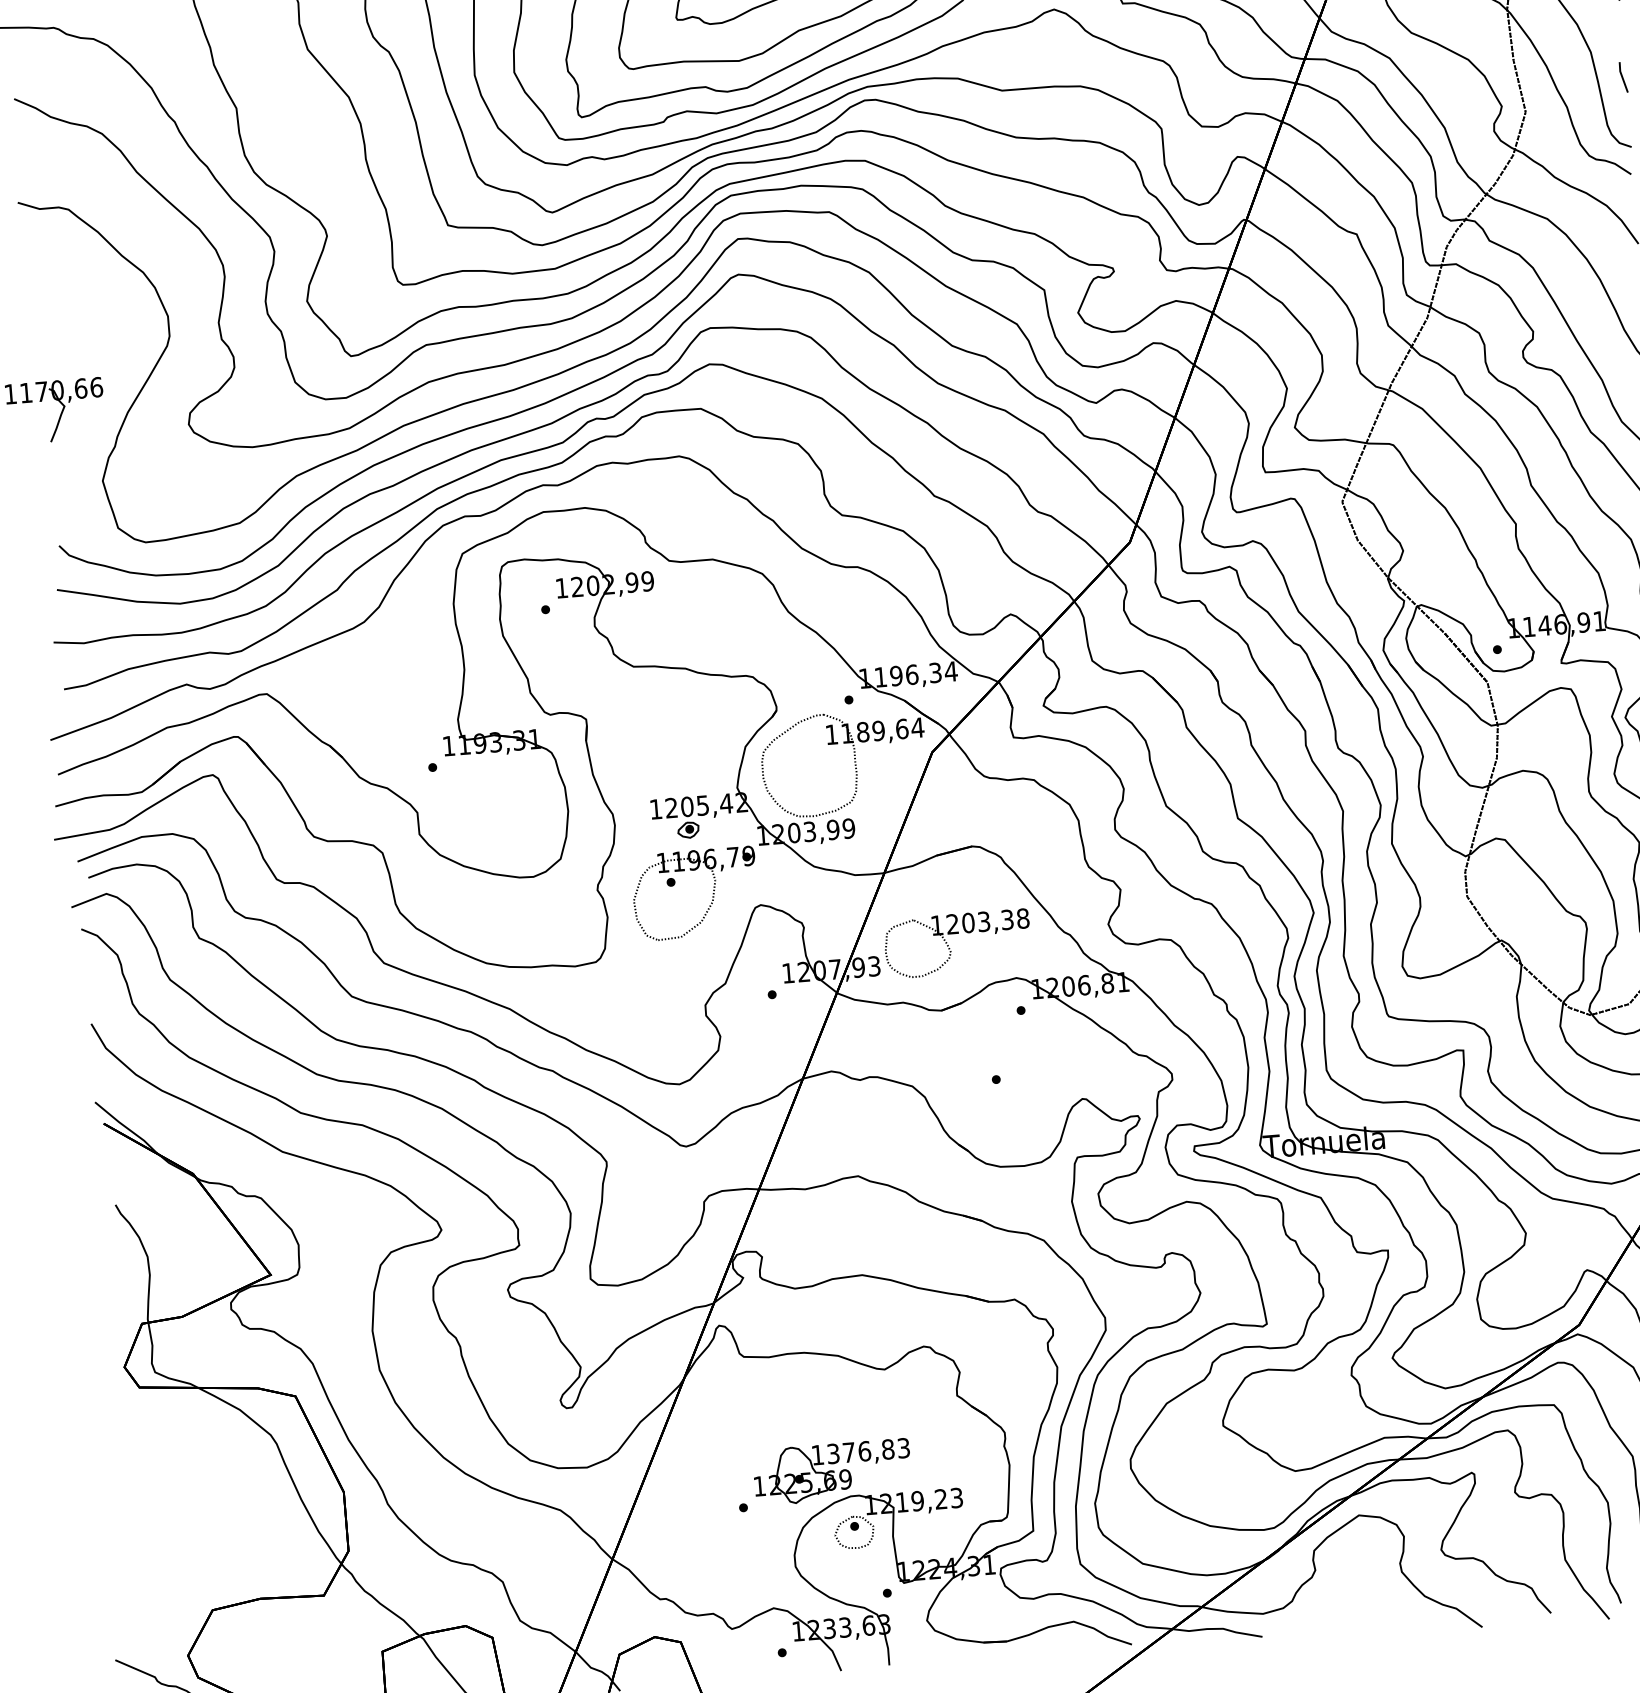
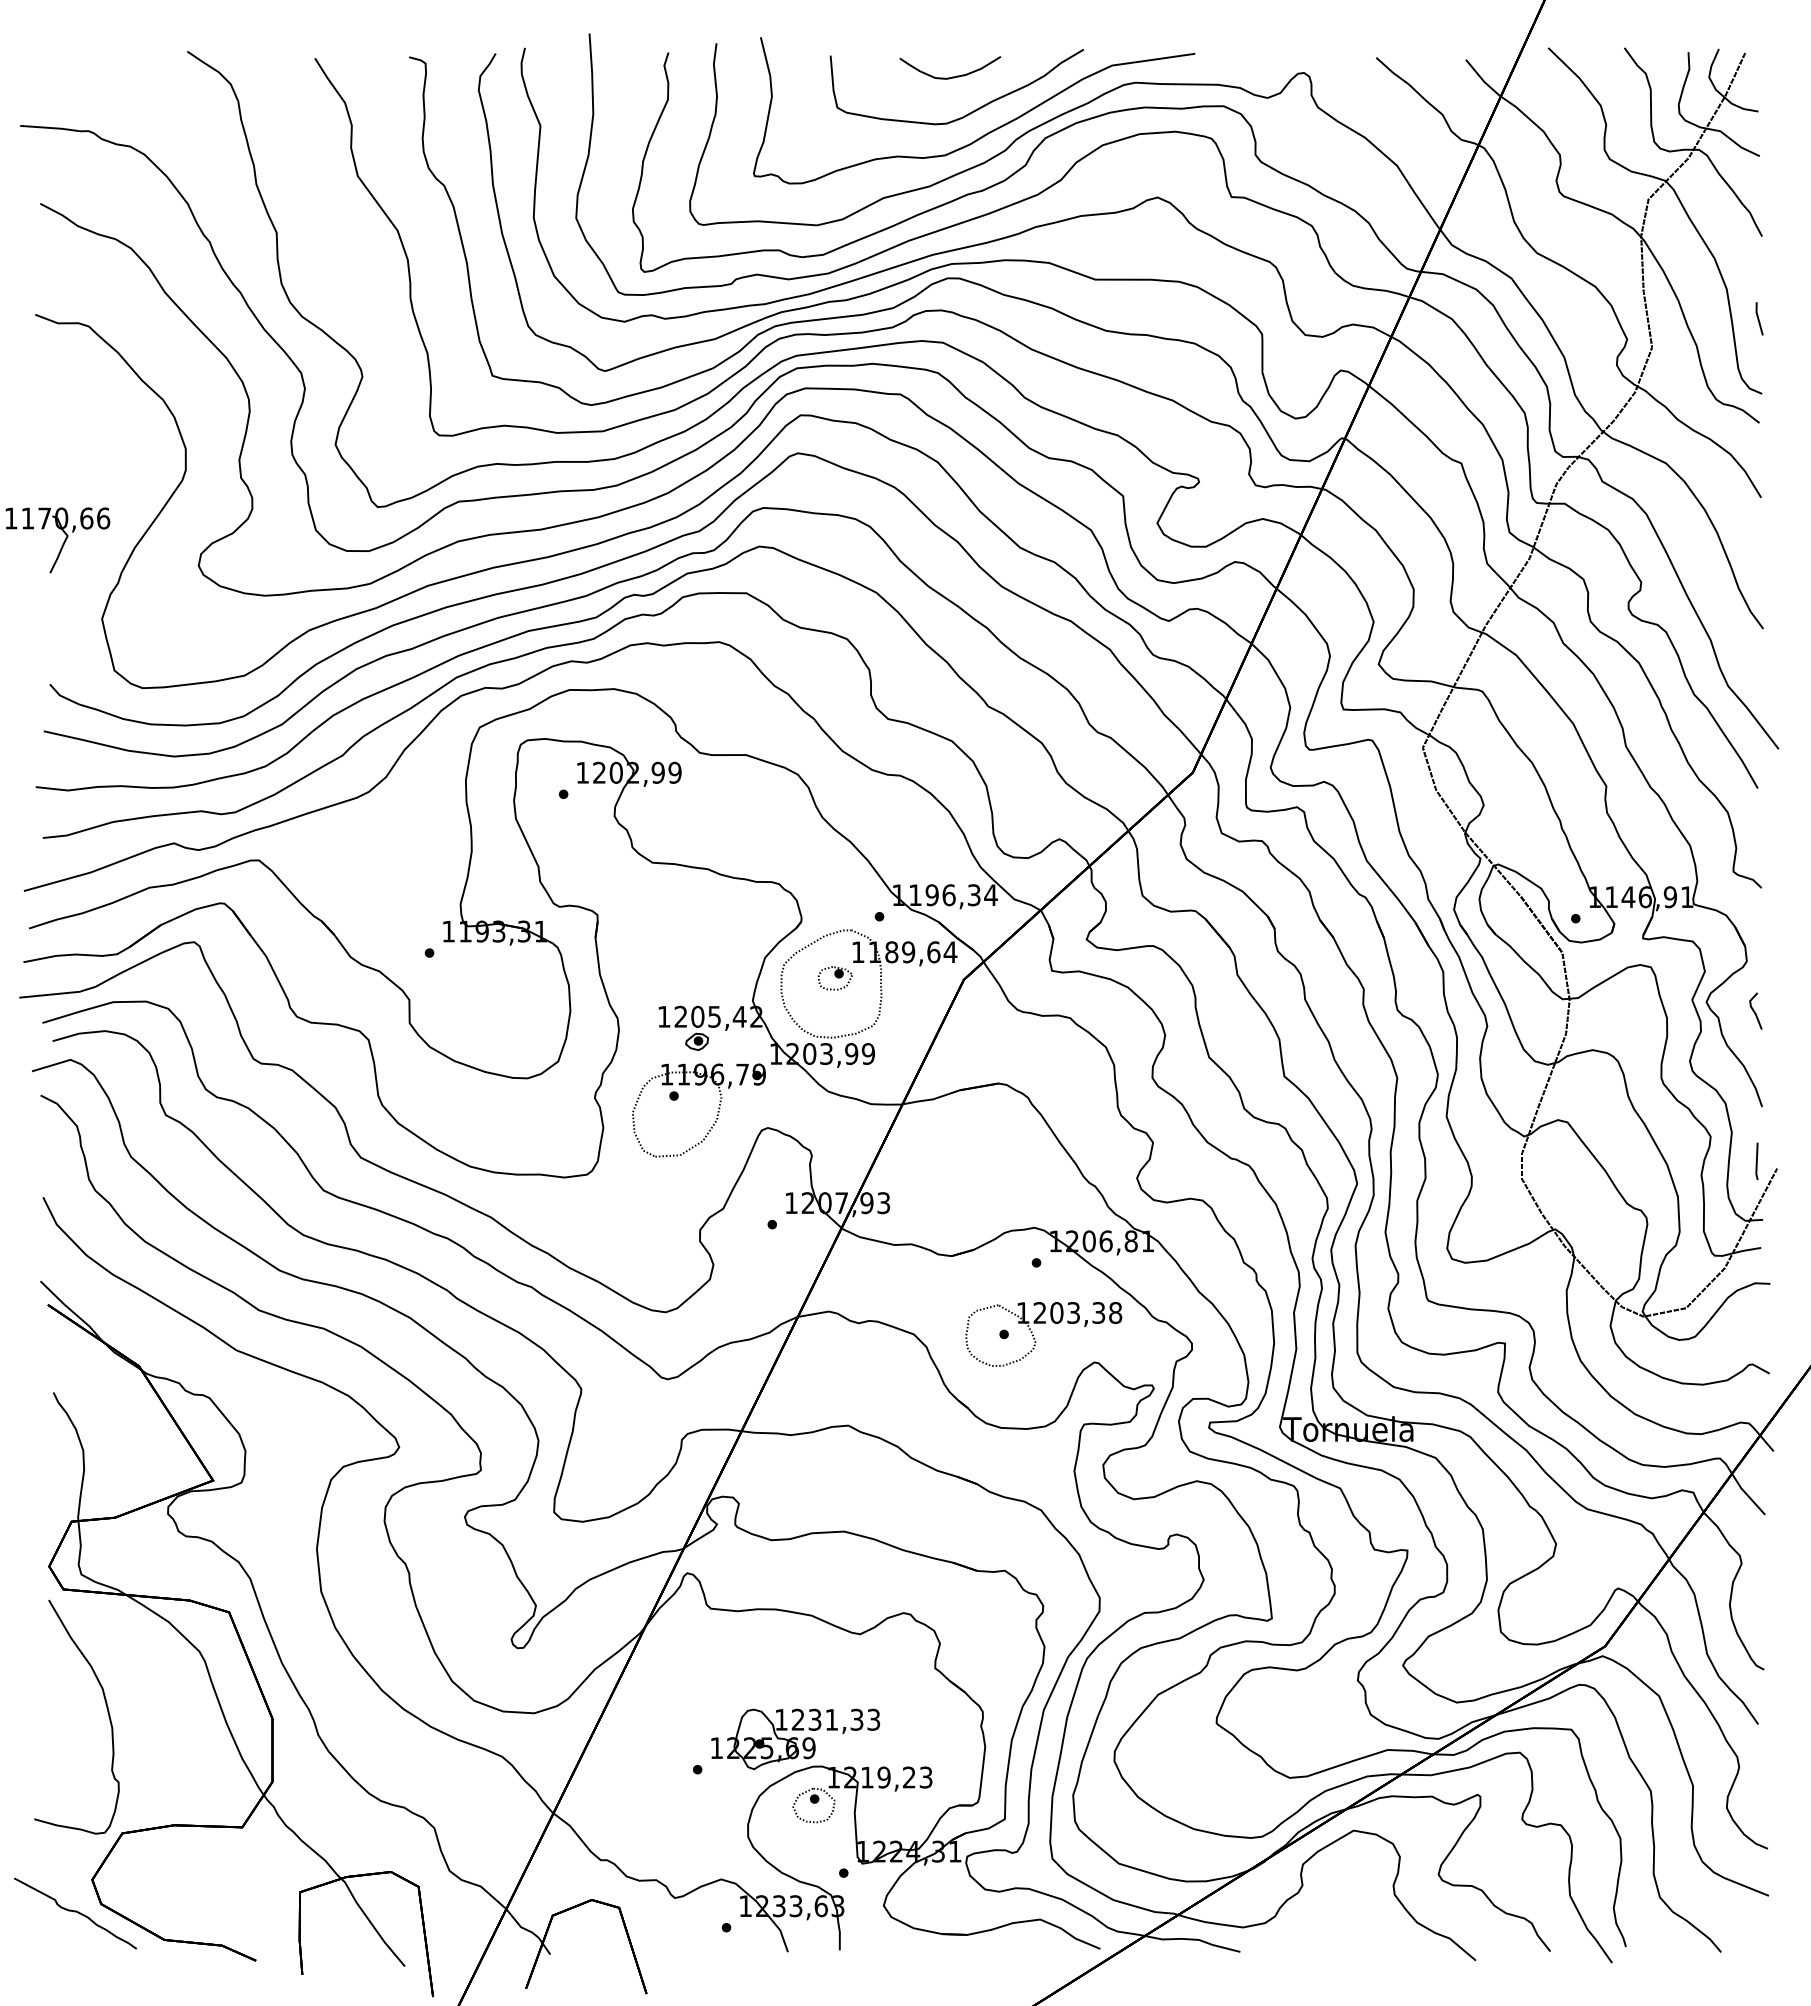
part: (811, 760) -> (834, 978), added
part: (950, 948) -> (1035, 1338), moved
text: (860, 1451) -> (827, 1719), 1376,83 -> 1231,33
curve: (188, 1495) -> (106, 1708), added

